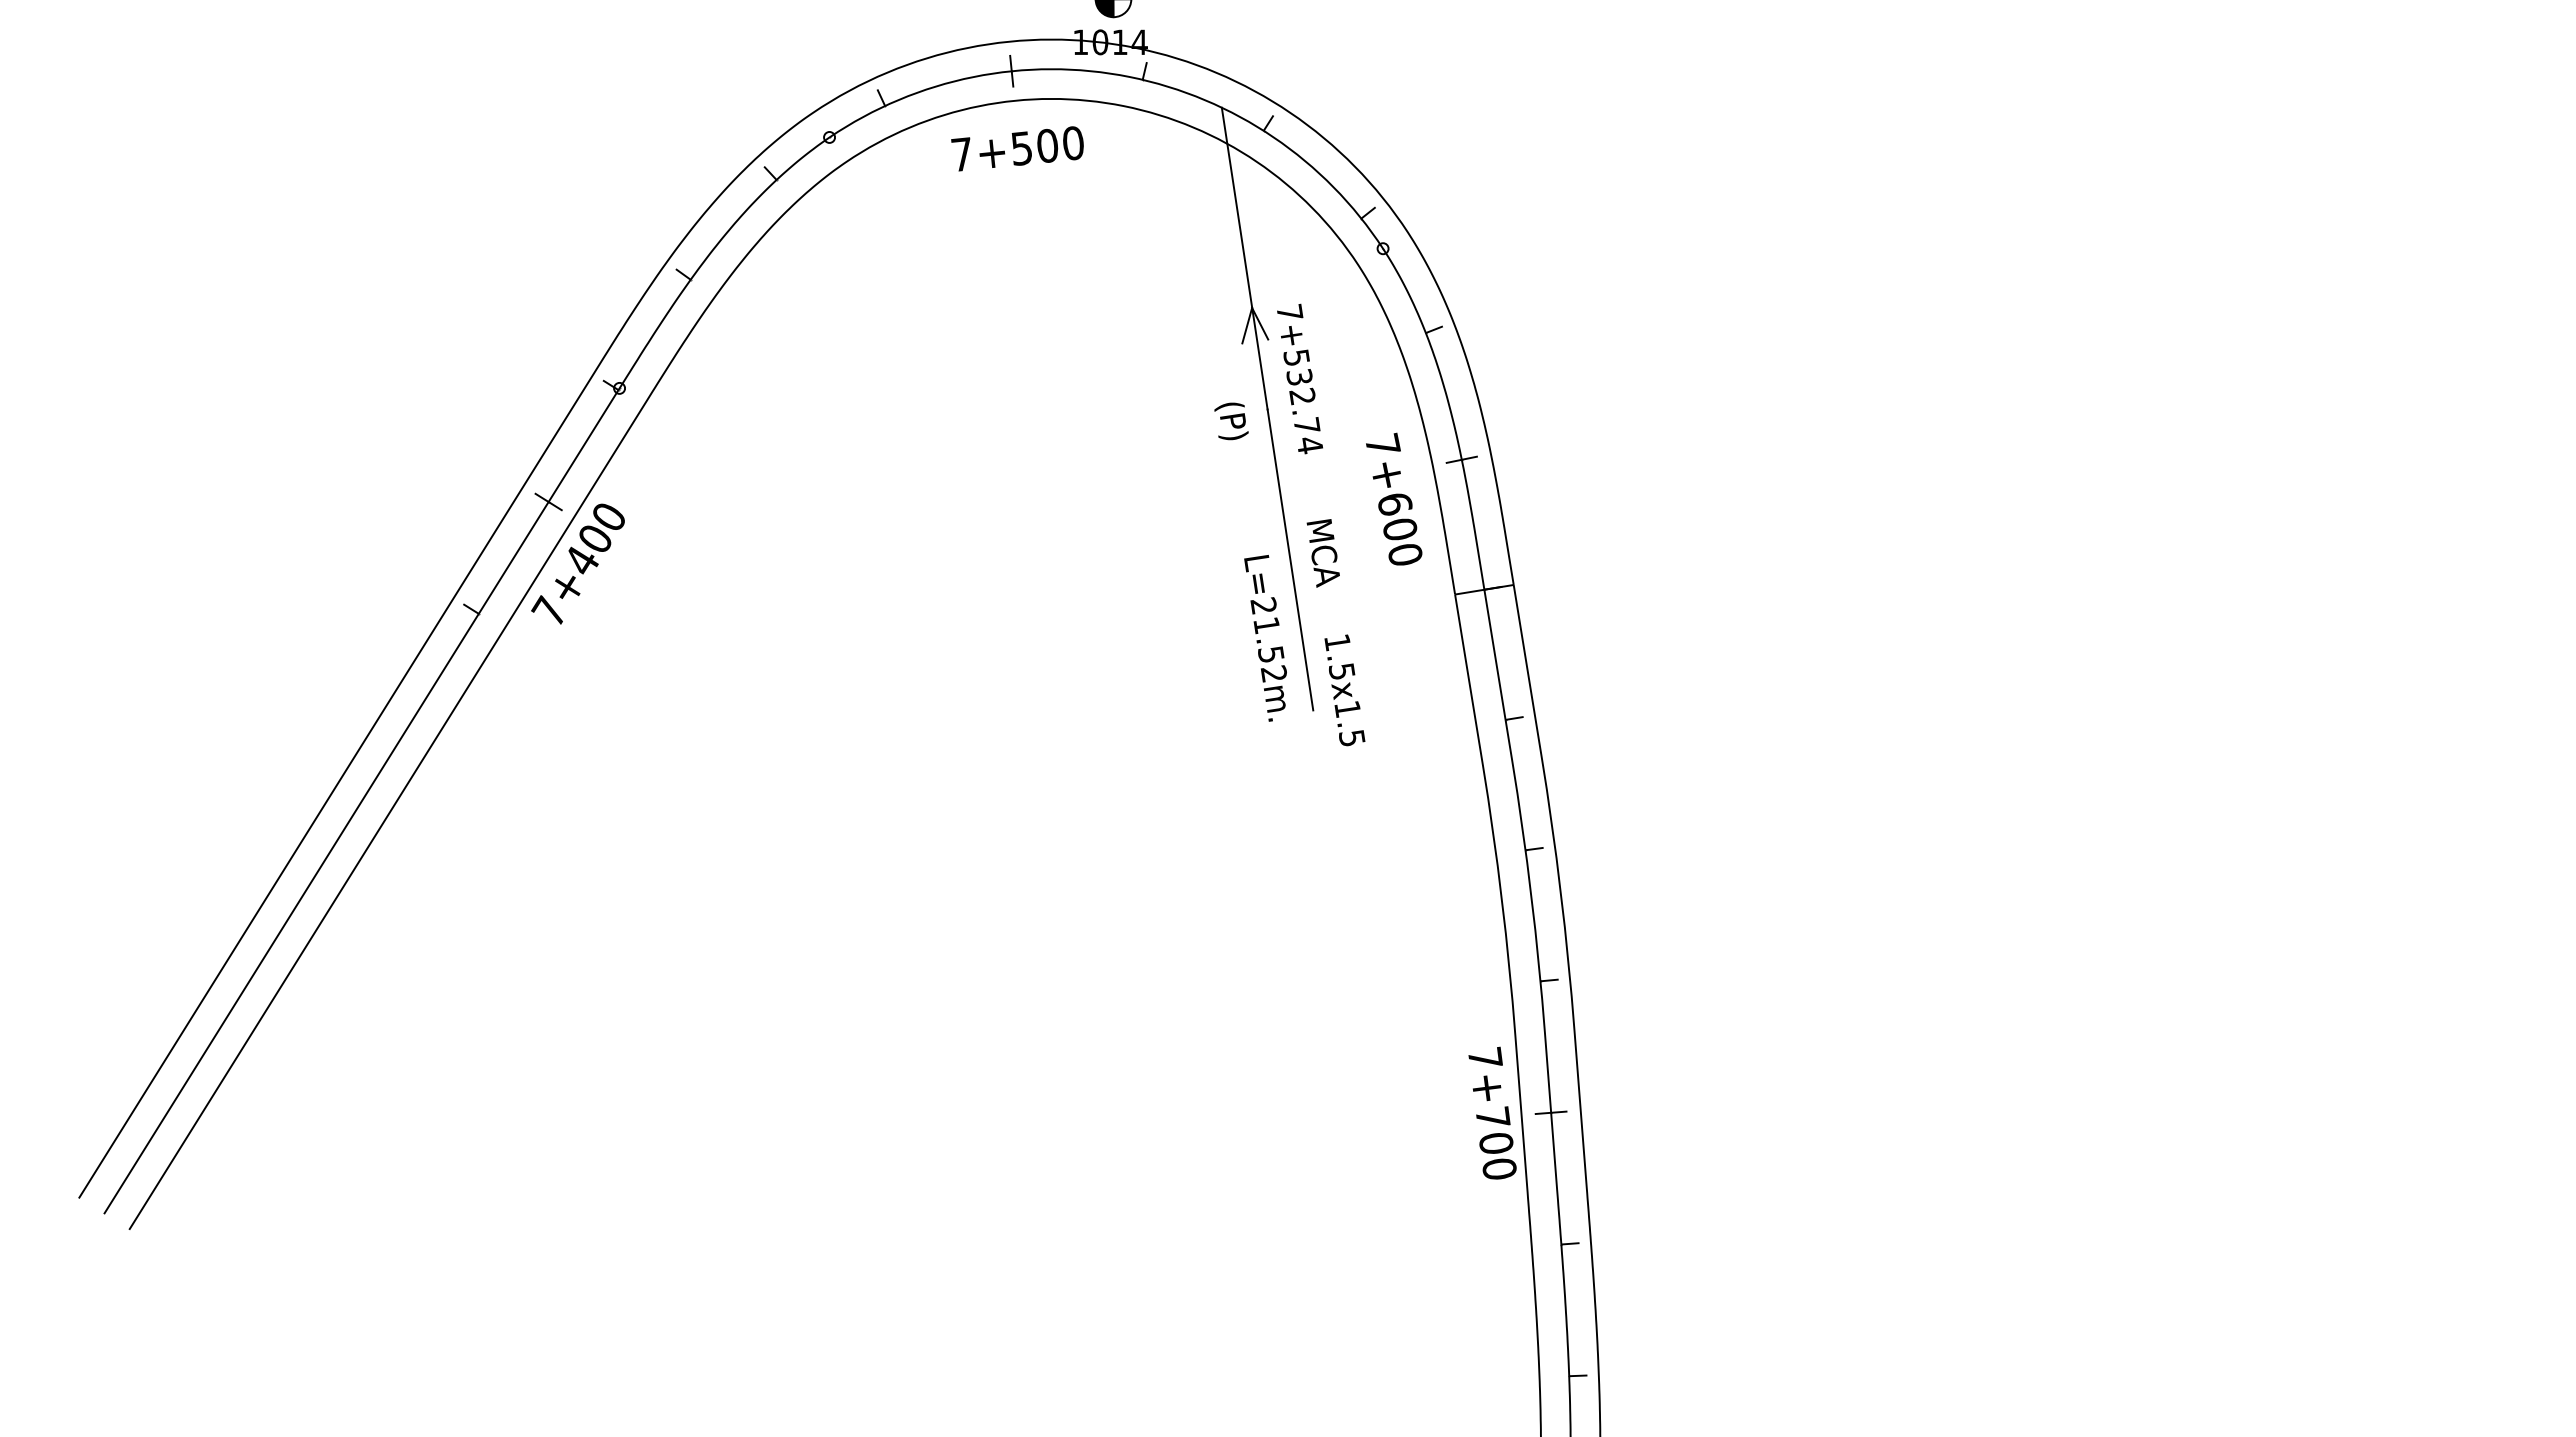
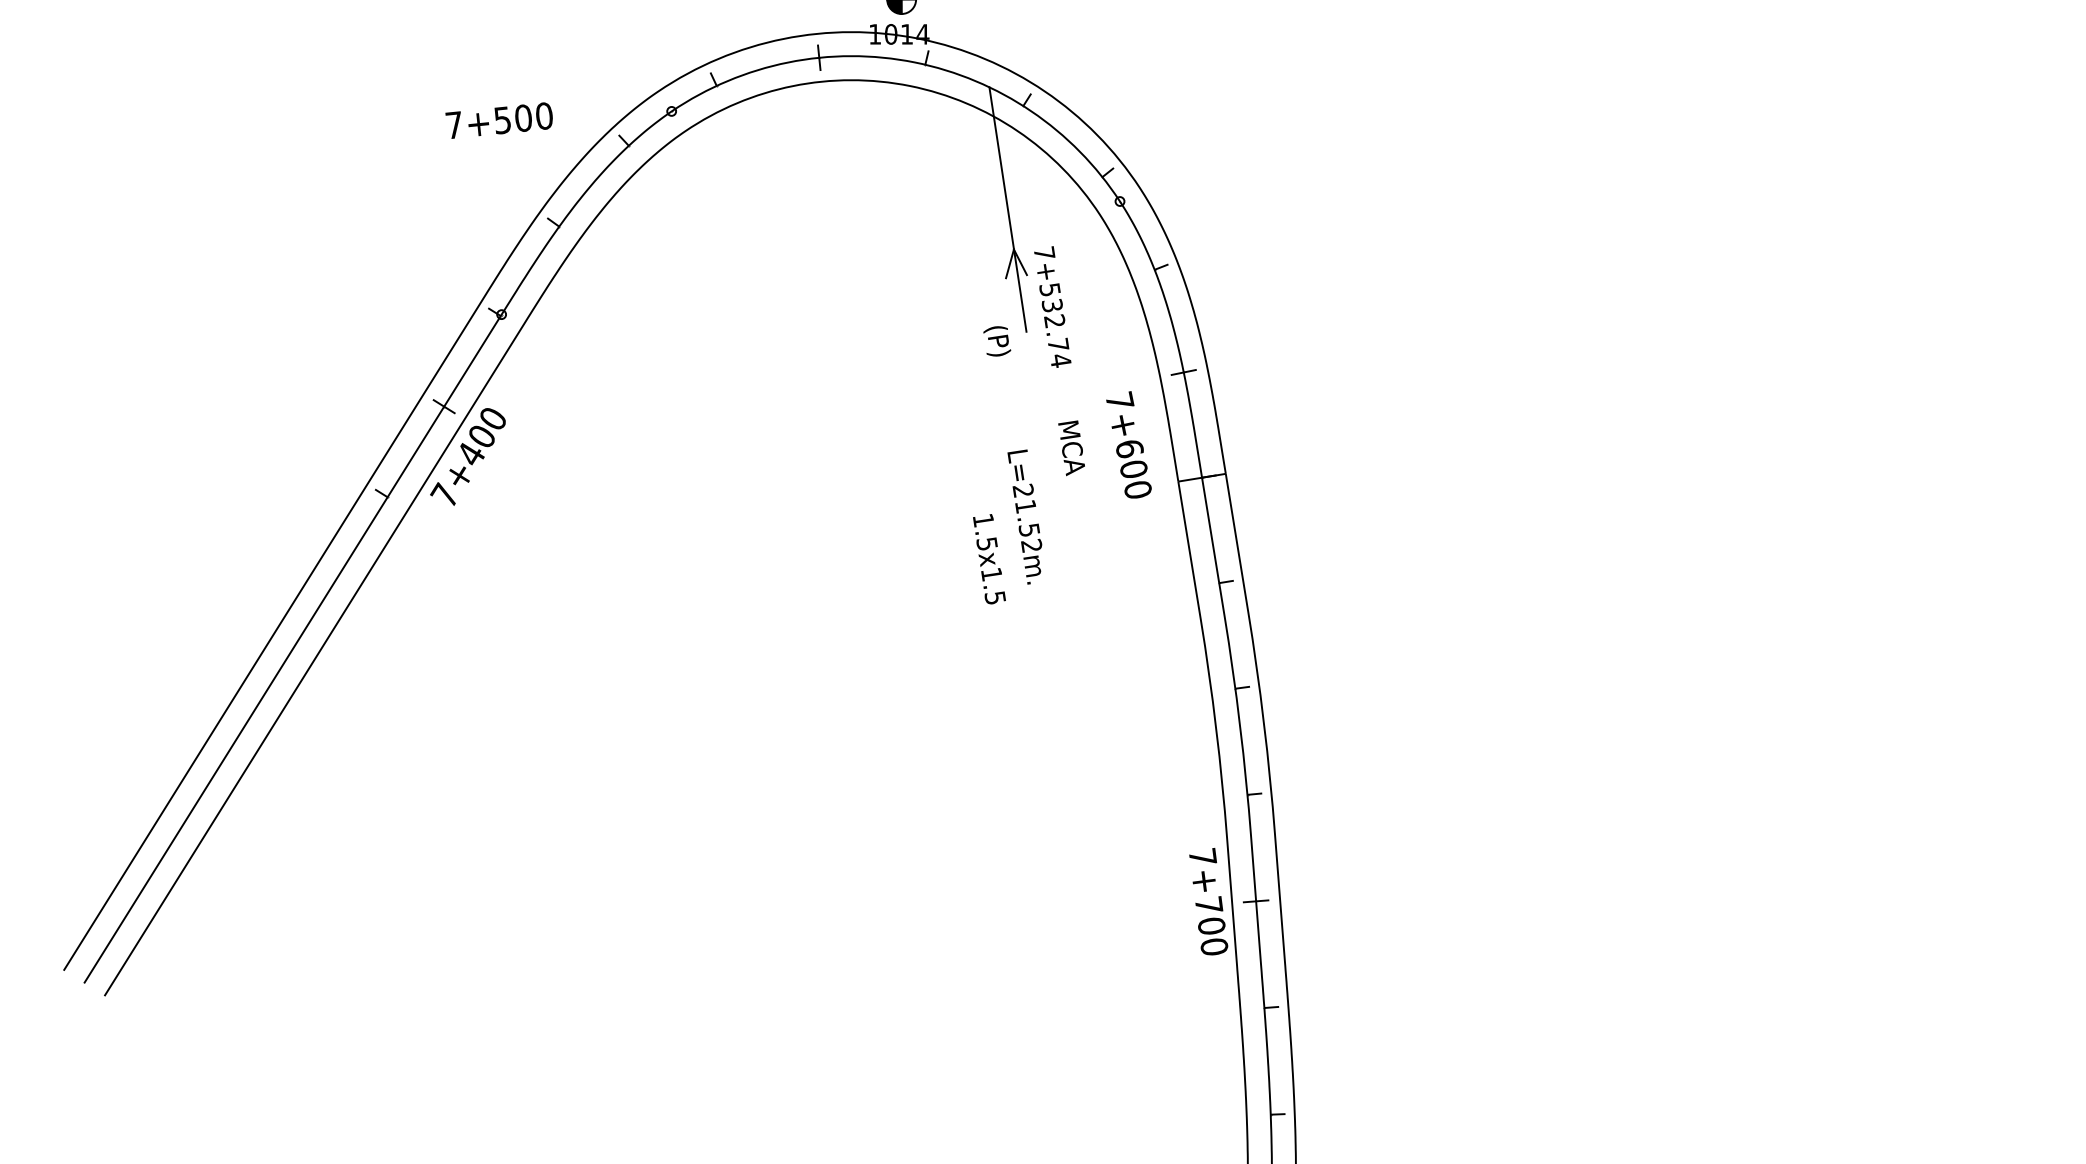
text: (1017, 148) -> (499, 120), moved
text: (1394, 498) -> (1129, 444), moved
line: (1290, 559) -> (1045, 453), removed
text: (1344, 690) -> (989, 559), moved

